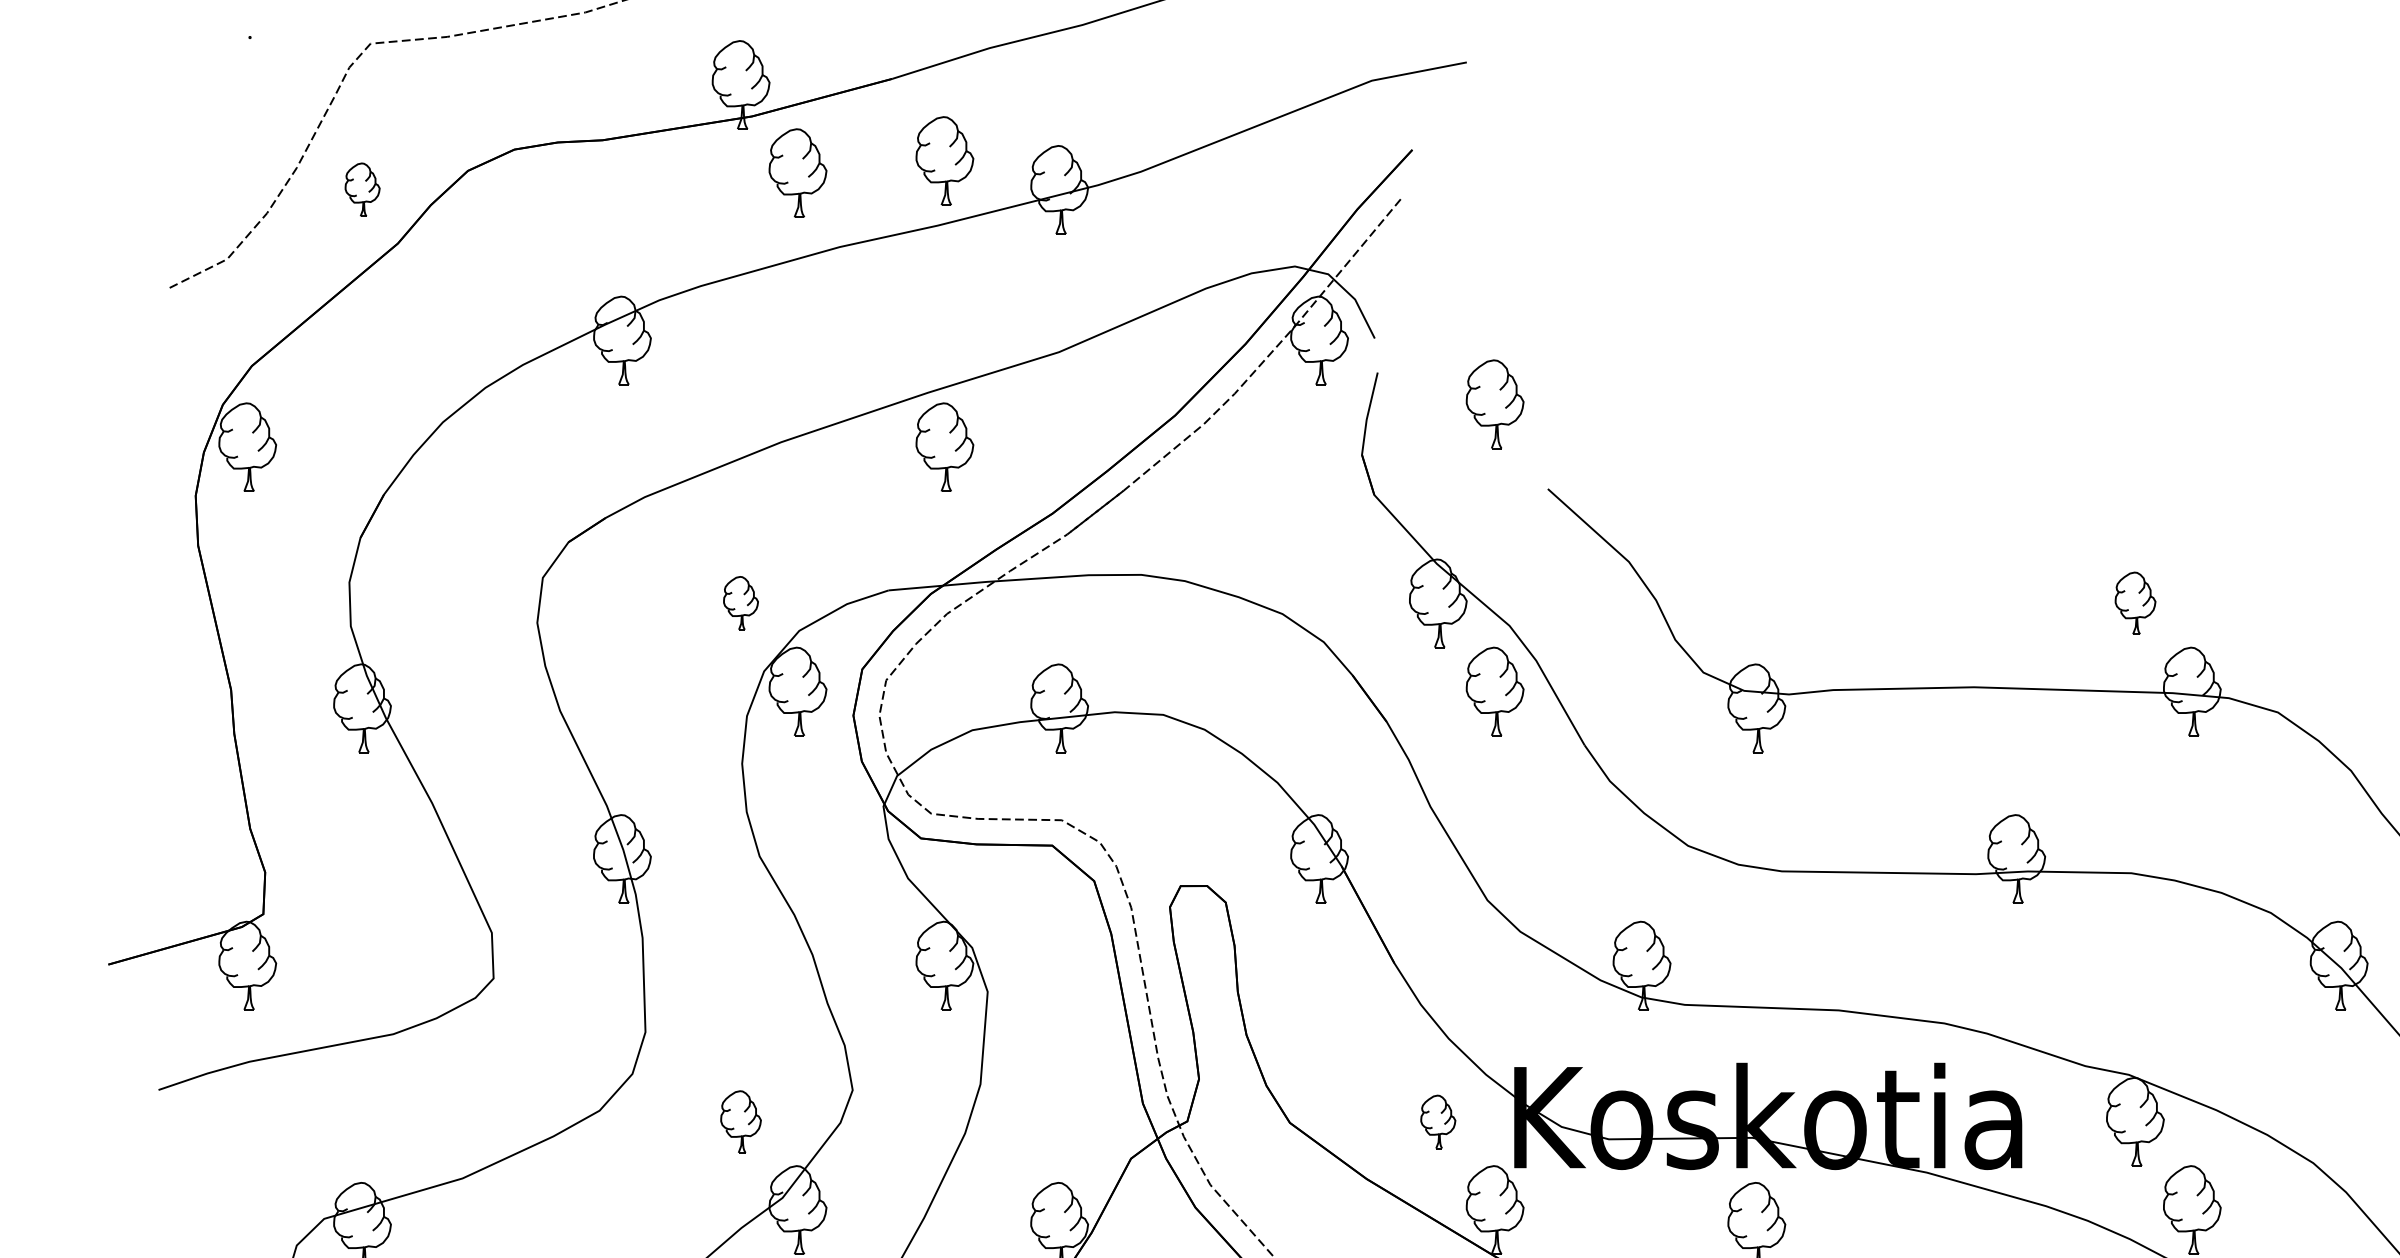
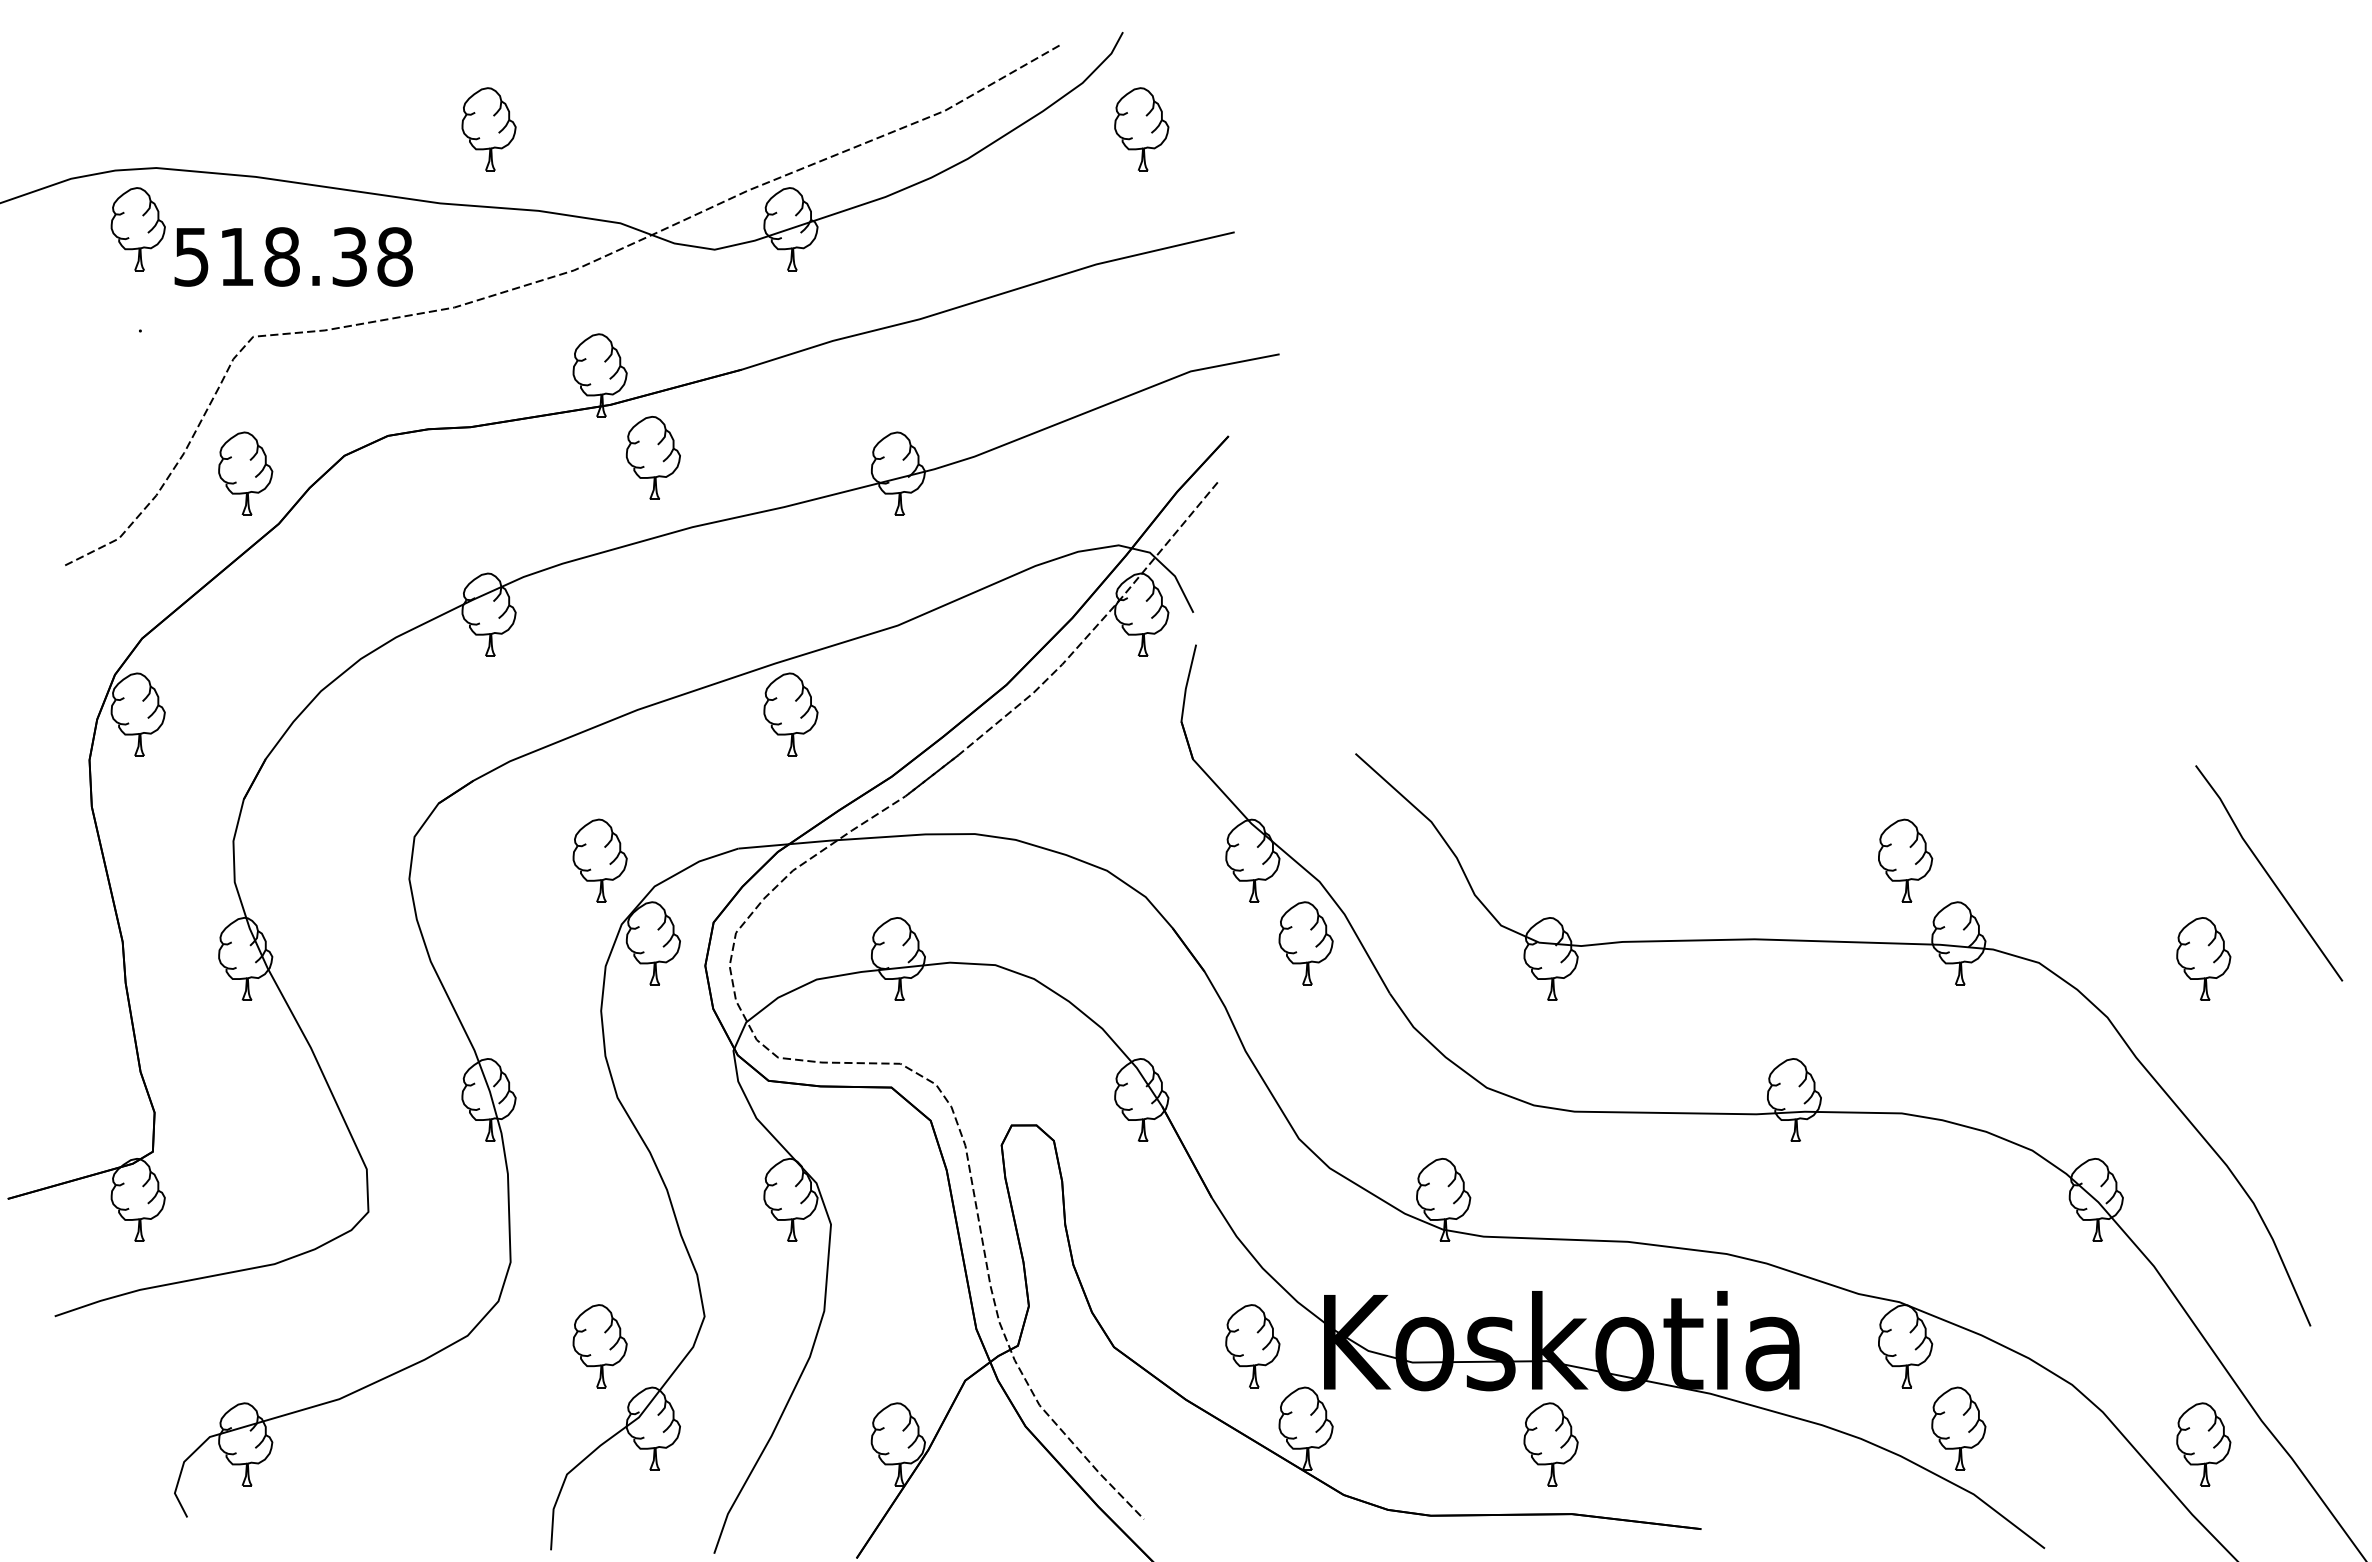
part: (944, 160) -> (790, 446), removed
part: (362, 189) -> (245, 473), size x1.67
part: (1494, 404) -> (1305, 674), removed
part: (740, 603) -> (599, 860), size x1.67
part: (2135, 603) -> (1905, 860), size x1.43
part: (740, 1122) -> (599, 1346), size x1.43
part: (1437, 1122) -> (1252, 1346), size x1.67

